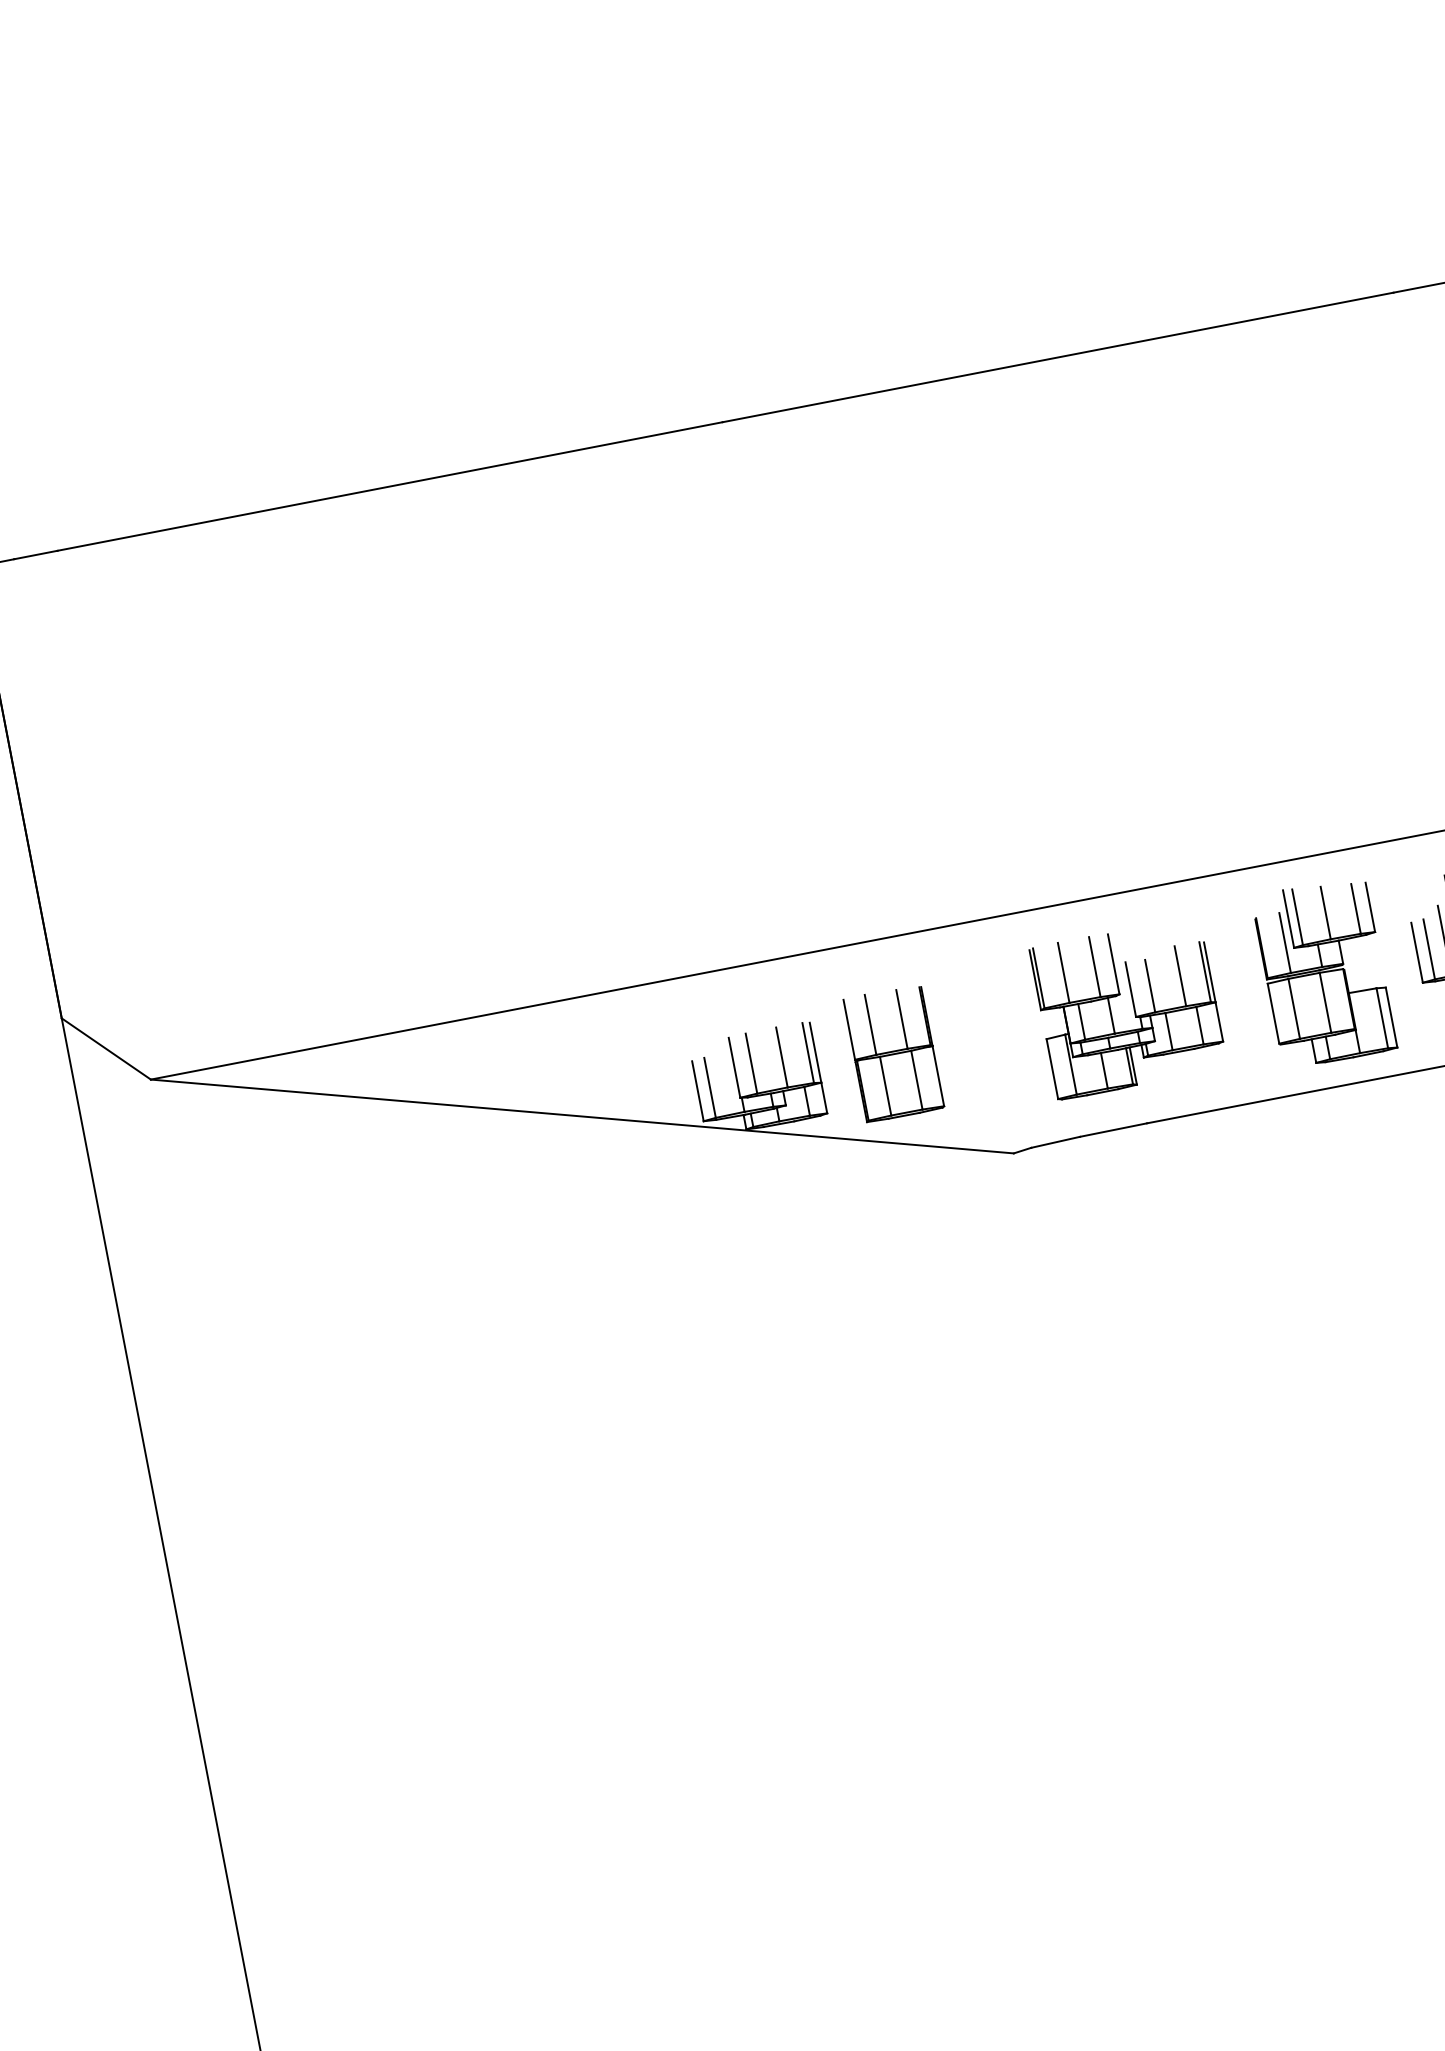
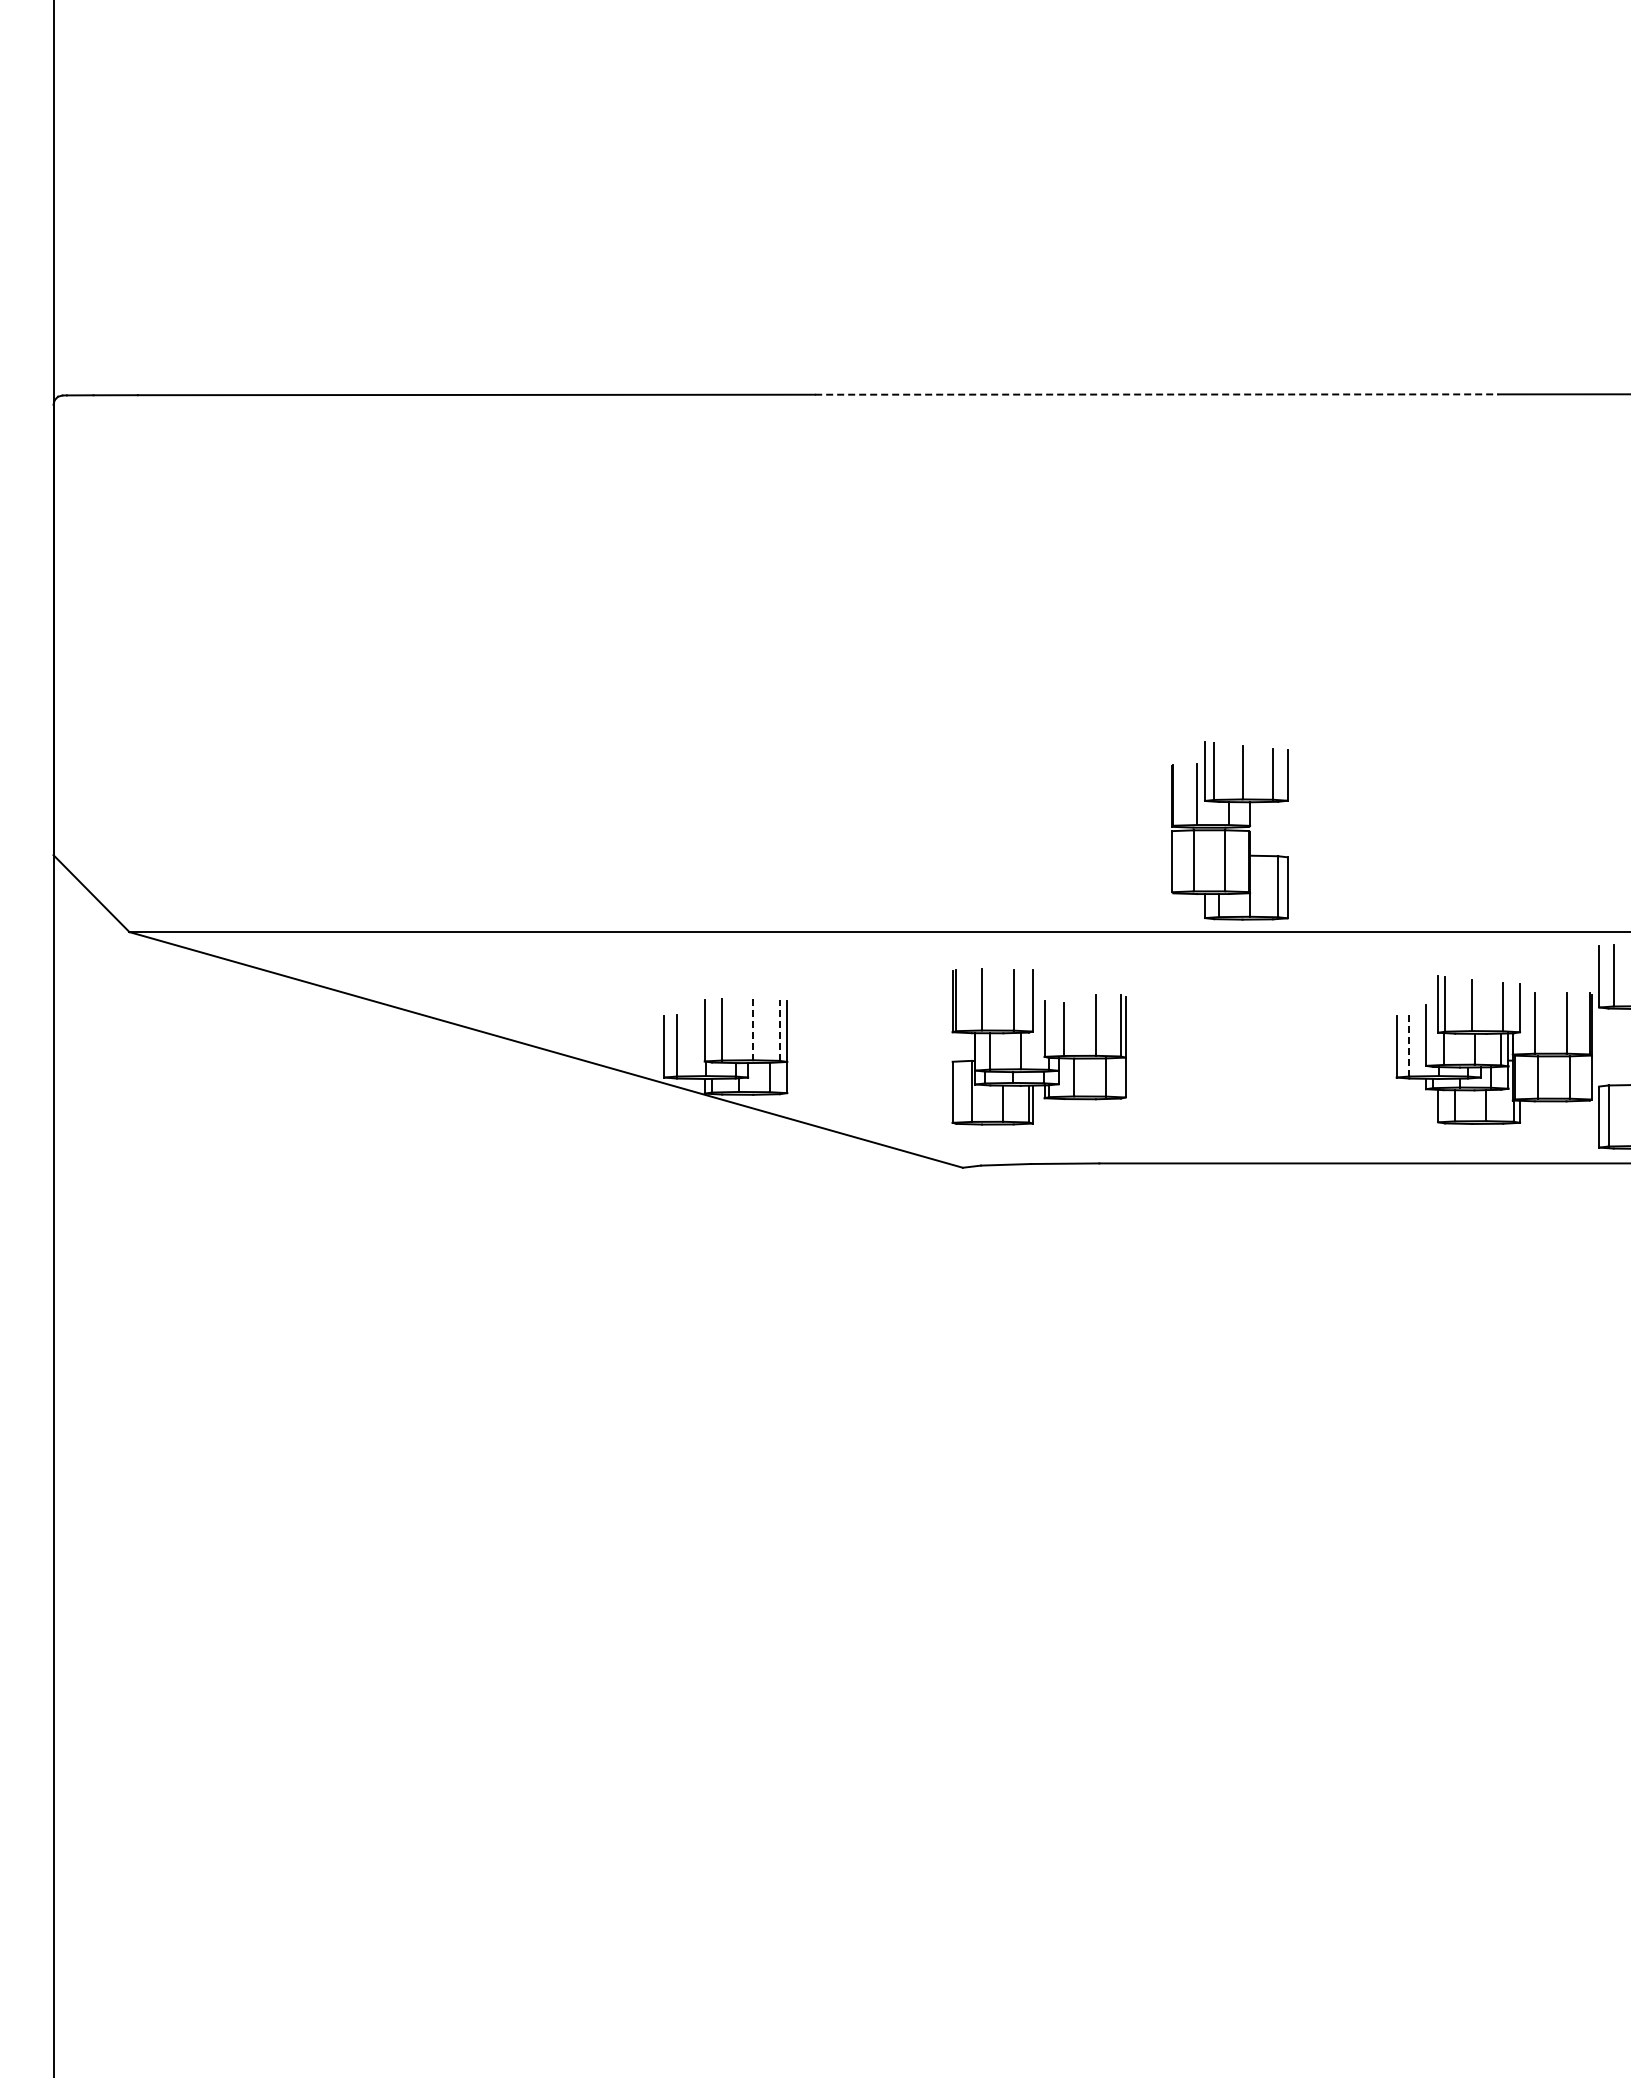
line: (1057, 357) -> (1156, 394), solid -> dashed
line: (1429, 949) -> (1409, 1046), solid -> dashed
part: (1323, 972) -> (1229, 830), moved
part: (1128, 1007) -> (1038, 1046), moved
line: (807, 1053) -> (779, 1030), solid -> dashed
part: (893, 1054) -> (863, 1047), removed
line: (782, 1057) -> (753, 1029), solid -> dashed

